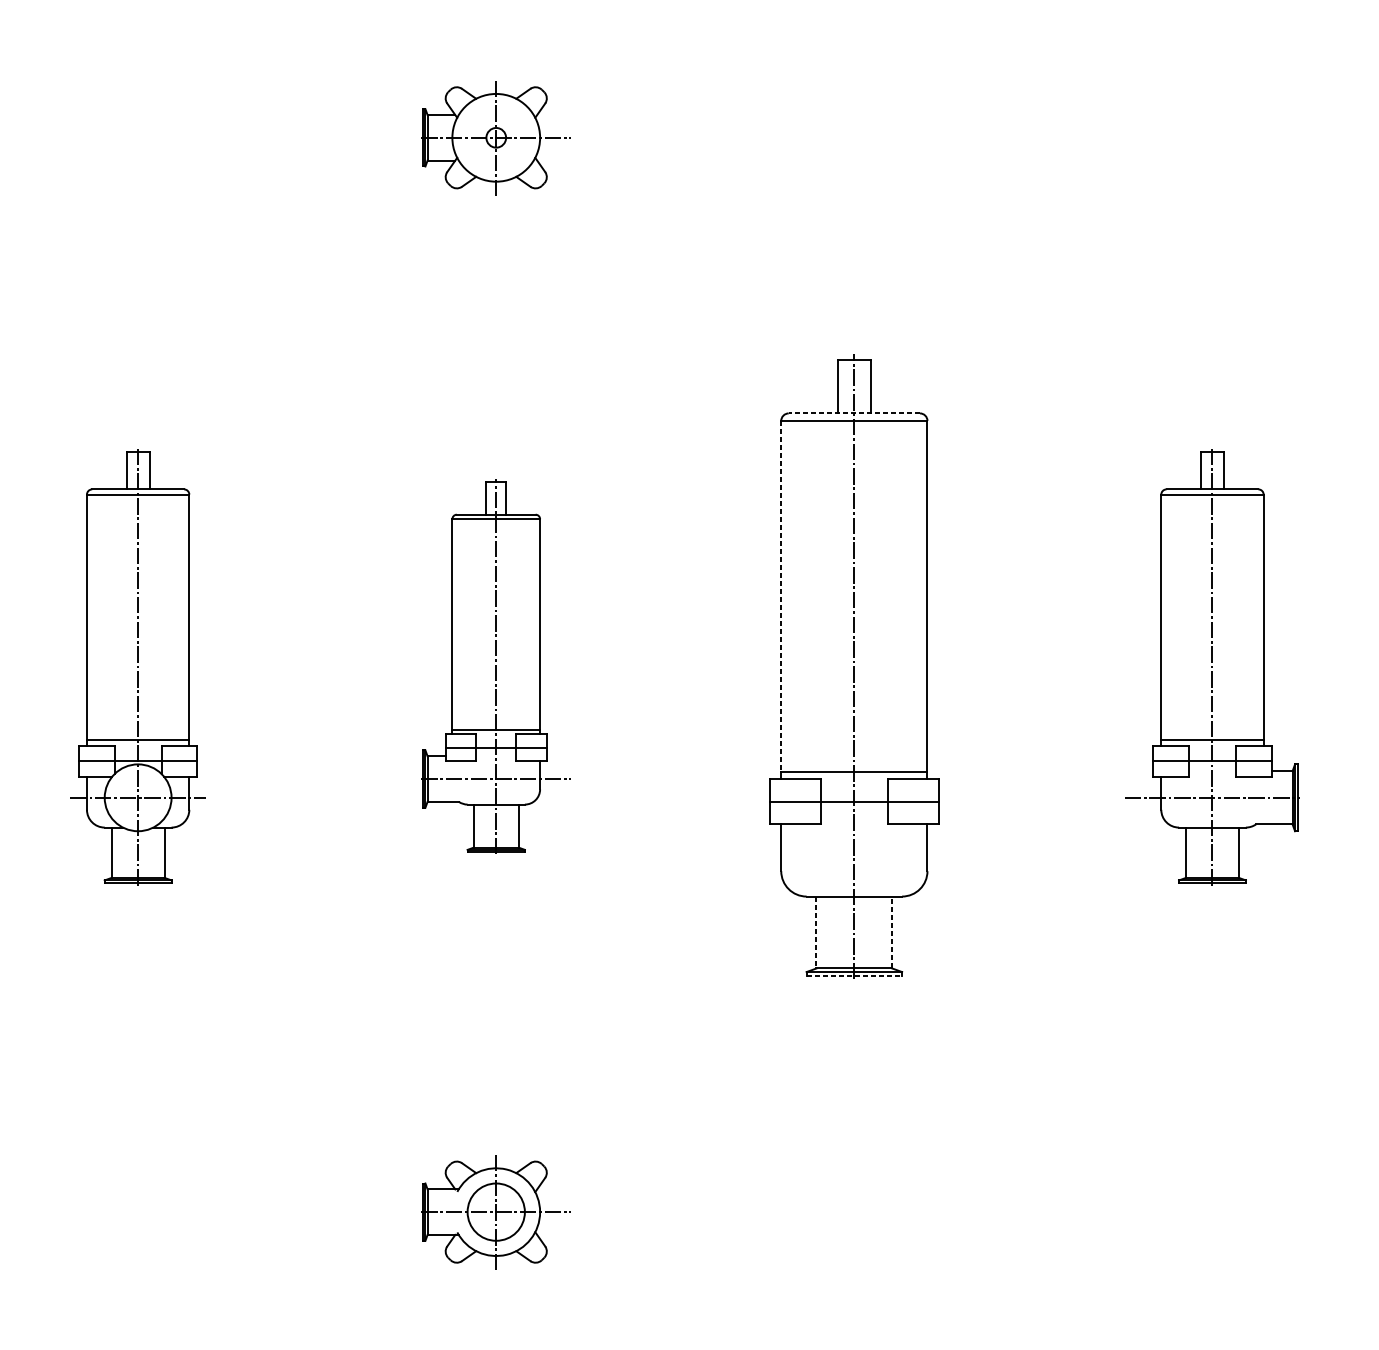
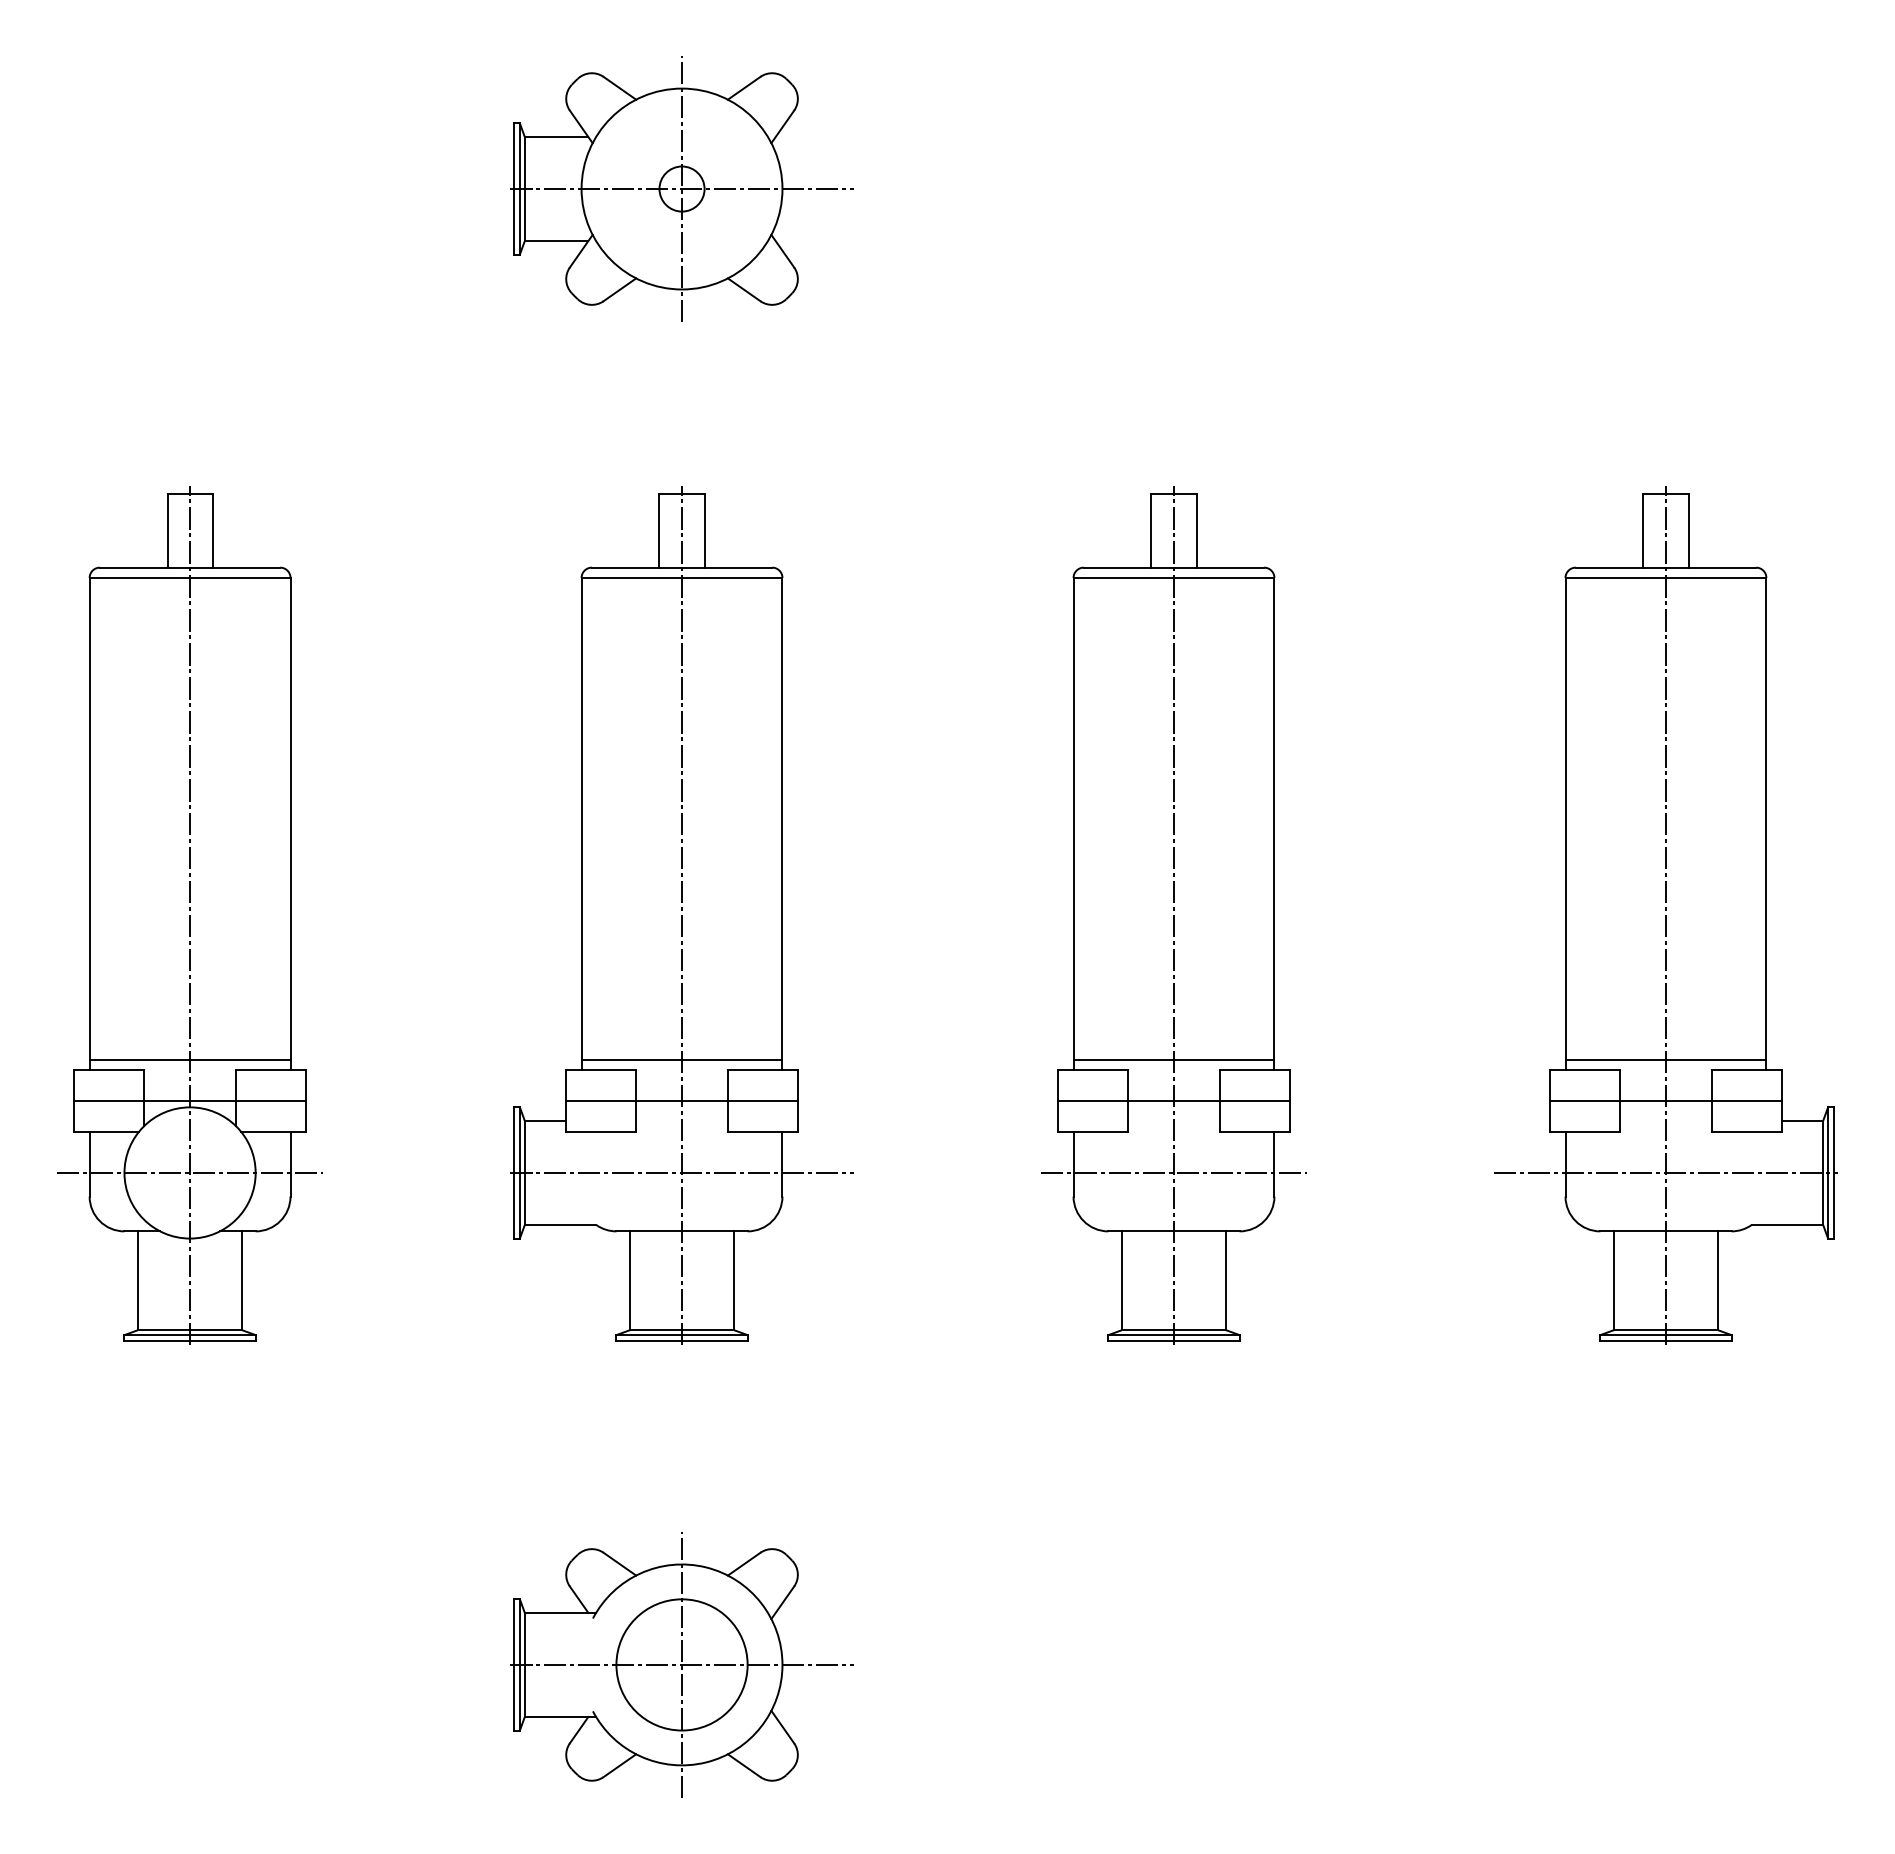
part: (495, 137) -> (681, 188), size x1.67
line: (854, 413) -> (1173, 567), dashed -> solid
line: (781, 596) -> (1073, 819), dashed -> solid
part: (137, 666) -> (189, 915), size x1.43
part: (495, 666) -> (681, 915), size x1.67
part: (1212, 666) -> (1665, 915), size x1.43
line: (854, 853) -> (1173, 1172), added
line: (892, 932) -> (1226, 1280), dashed -> solid
line: (816, 933) -> (1121, 1281), dashed -> solid
line: (854, 976) -> (1174, 1341), dashed -> solid
part: (495, 1211) -> (681, 1664), size x1.67

